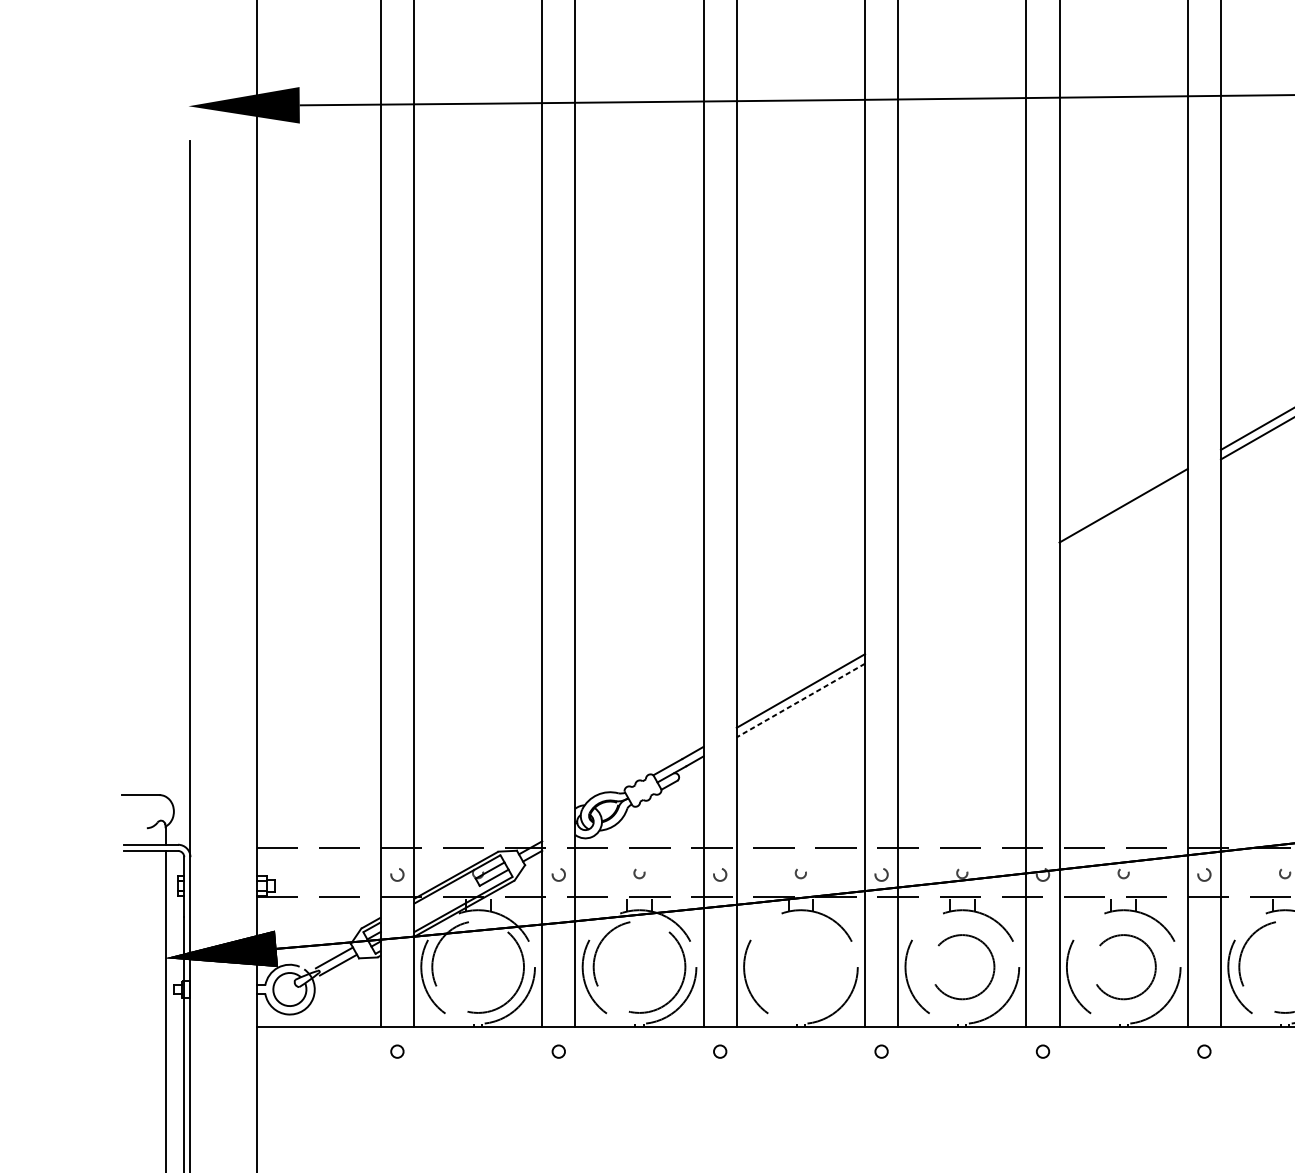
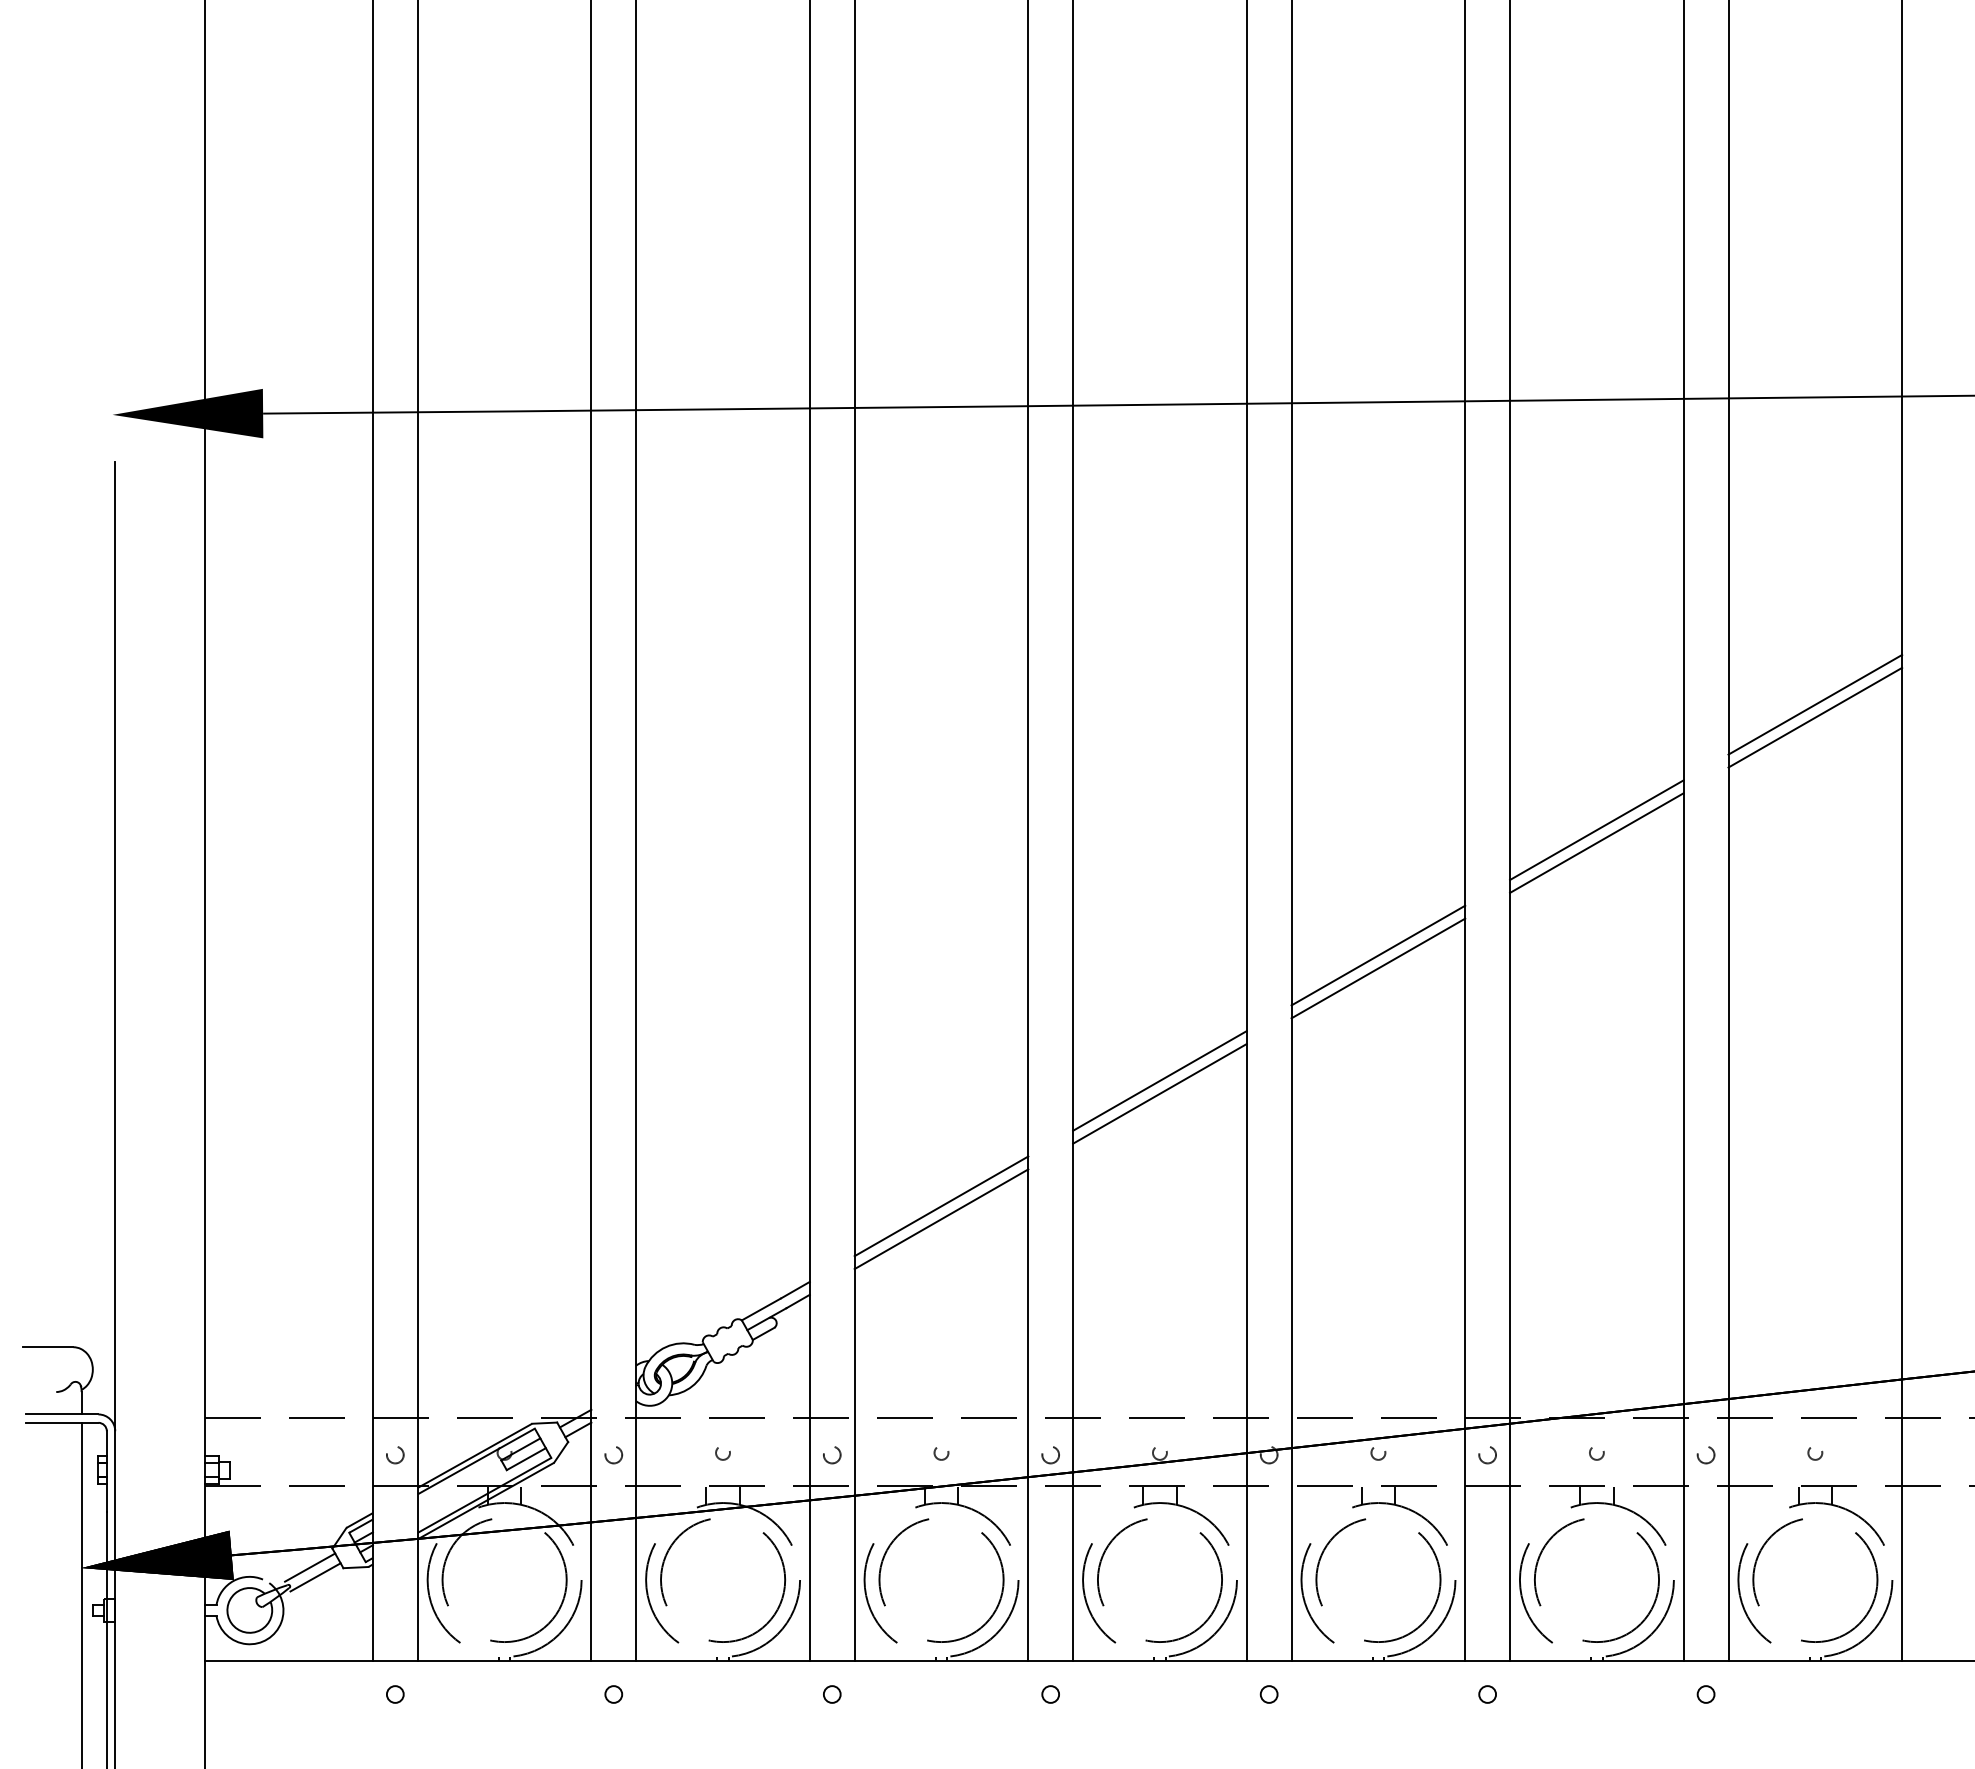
line: (1123, 515) -> (1378, 968), added
line: (961, 598) -> (1159, 1080), added
line: (961, 607) -> (1159, 1093), added
line: (800, 700) -> (941, 1219), dashed -> solid
circle: (800, 967) -> (941, 1580), added
circle: (961, 967) -> (1159, 1580), size x1.43
circle: (1123, 967) -> (1378, 1580), size x1.43

